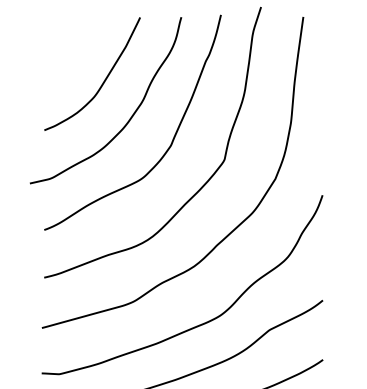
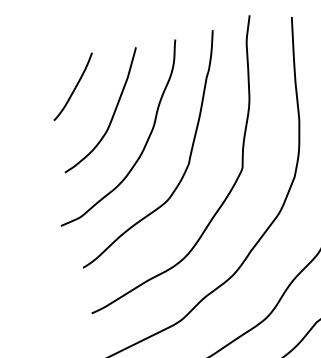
curve: (70, 46) -> (74, 87), added

